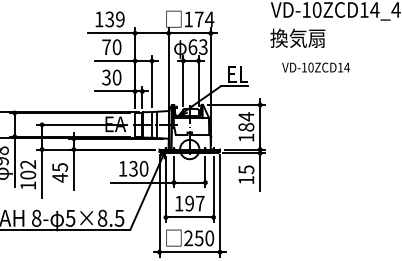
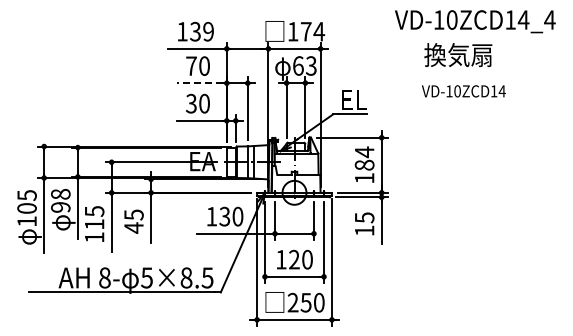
text: (298, 37) -> (458, 54), moved
line: (113, 61) -> (199, 83), solid -> dashed
text: (315, 67) -> (463, 91), moved
text: (28, 169) -> (94, 217), 102 -> 115
text: (194, 203) -> (300, 259), 197 -> 120

